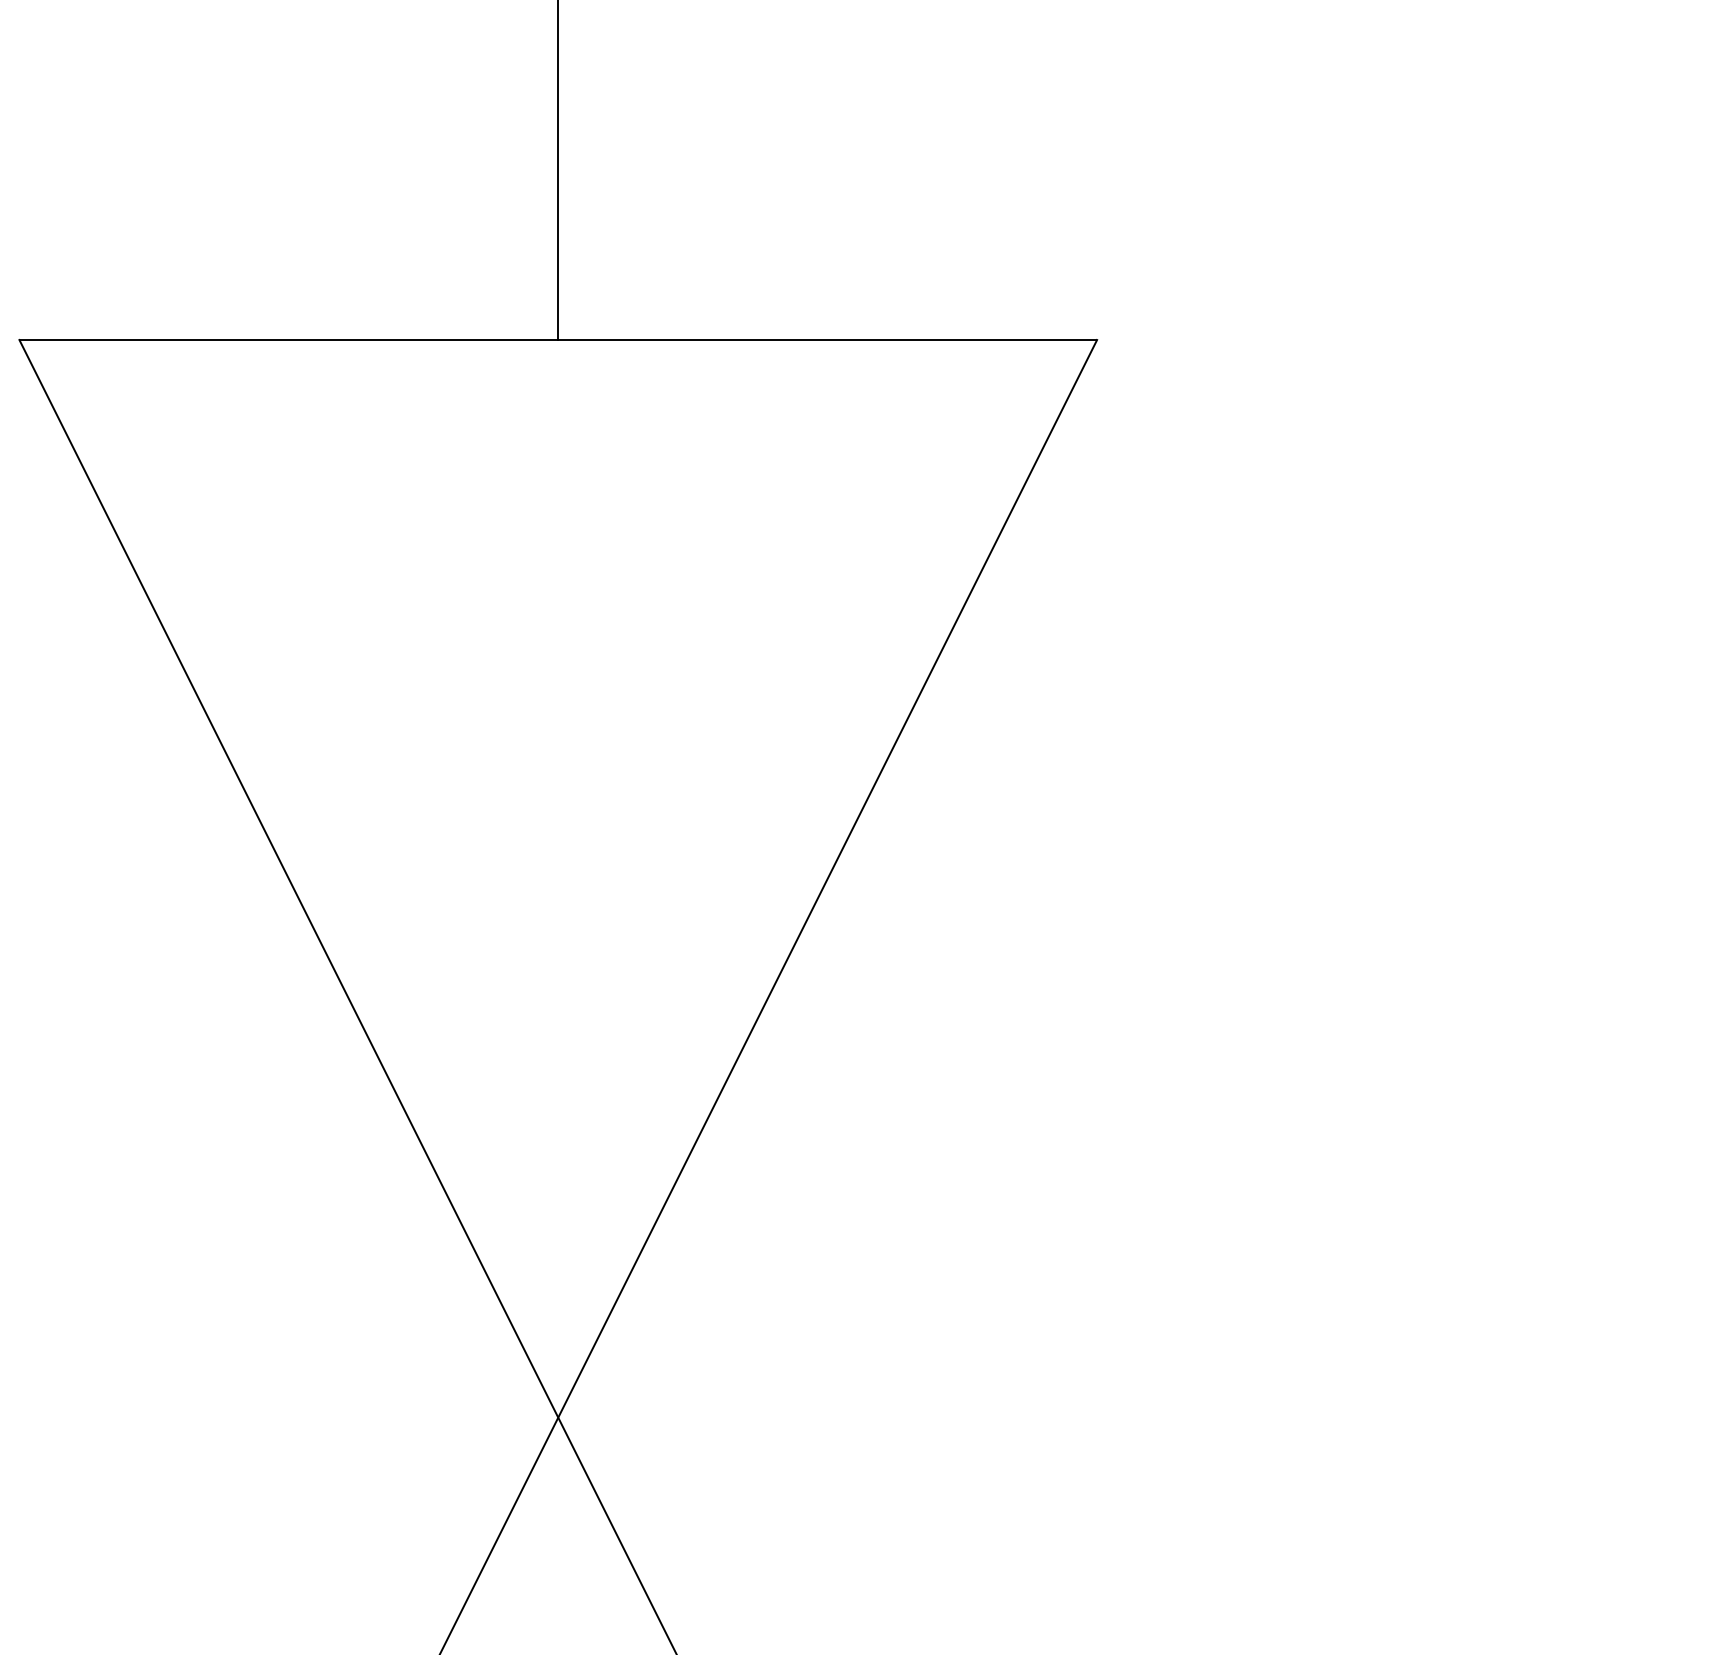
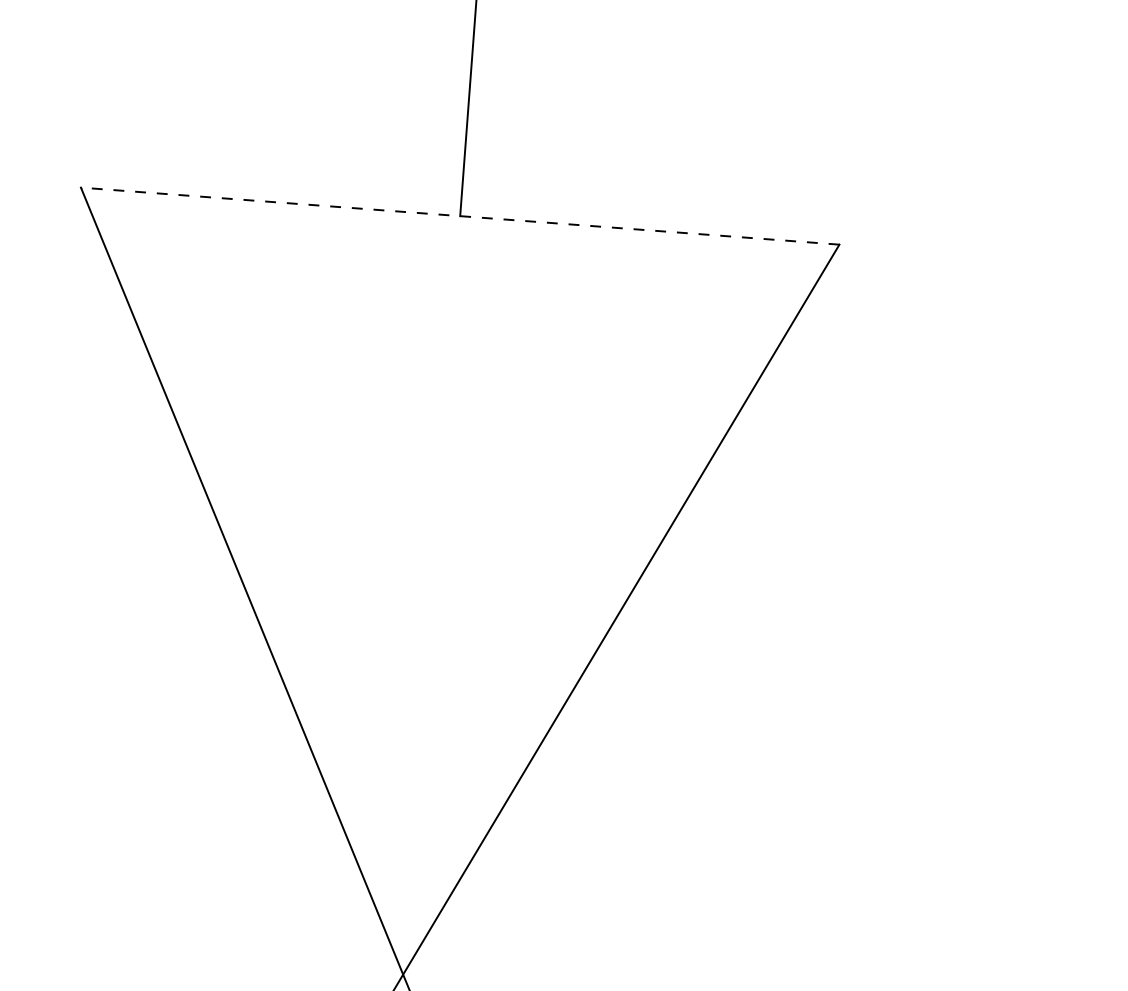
line: (558, 339) -> (460, 215), solid -> dashed

